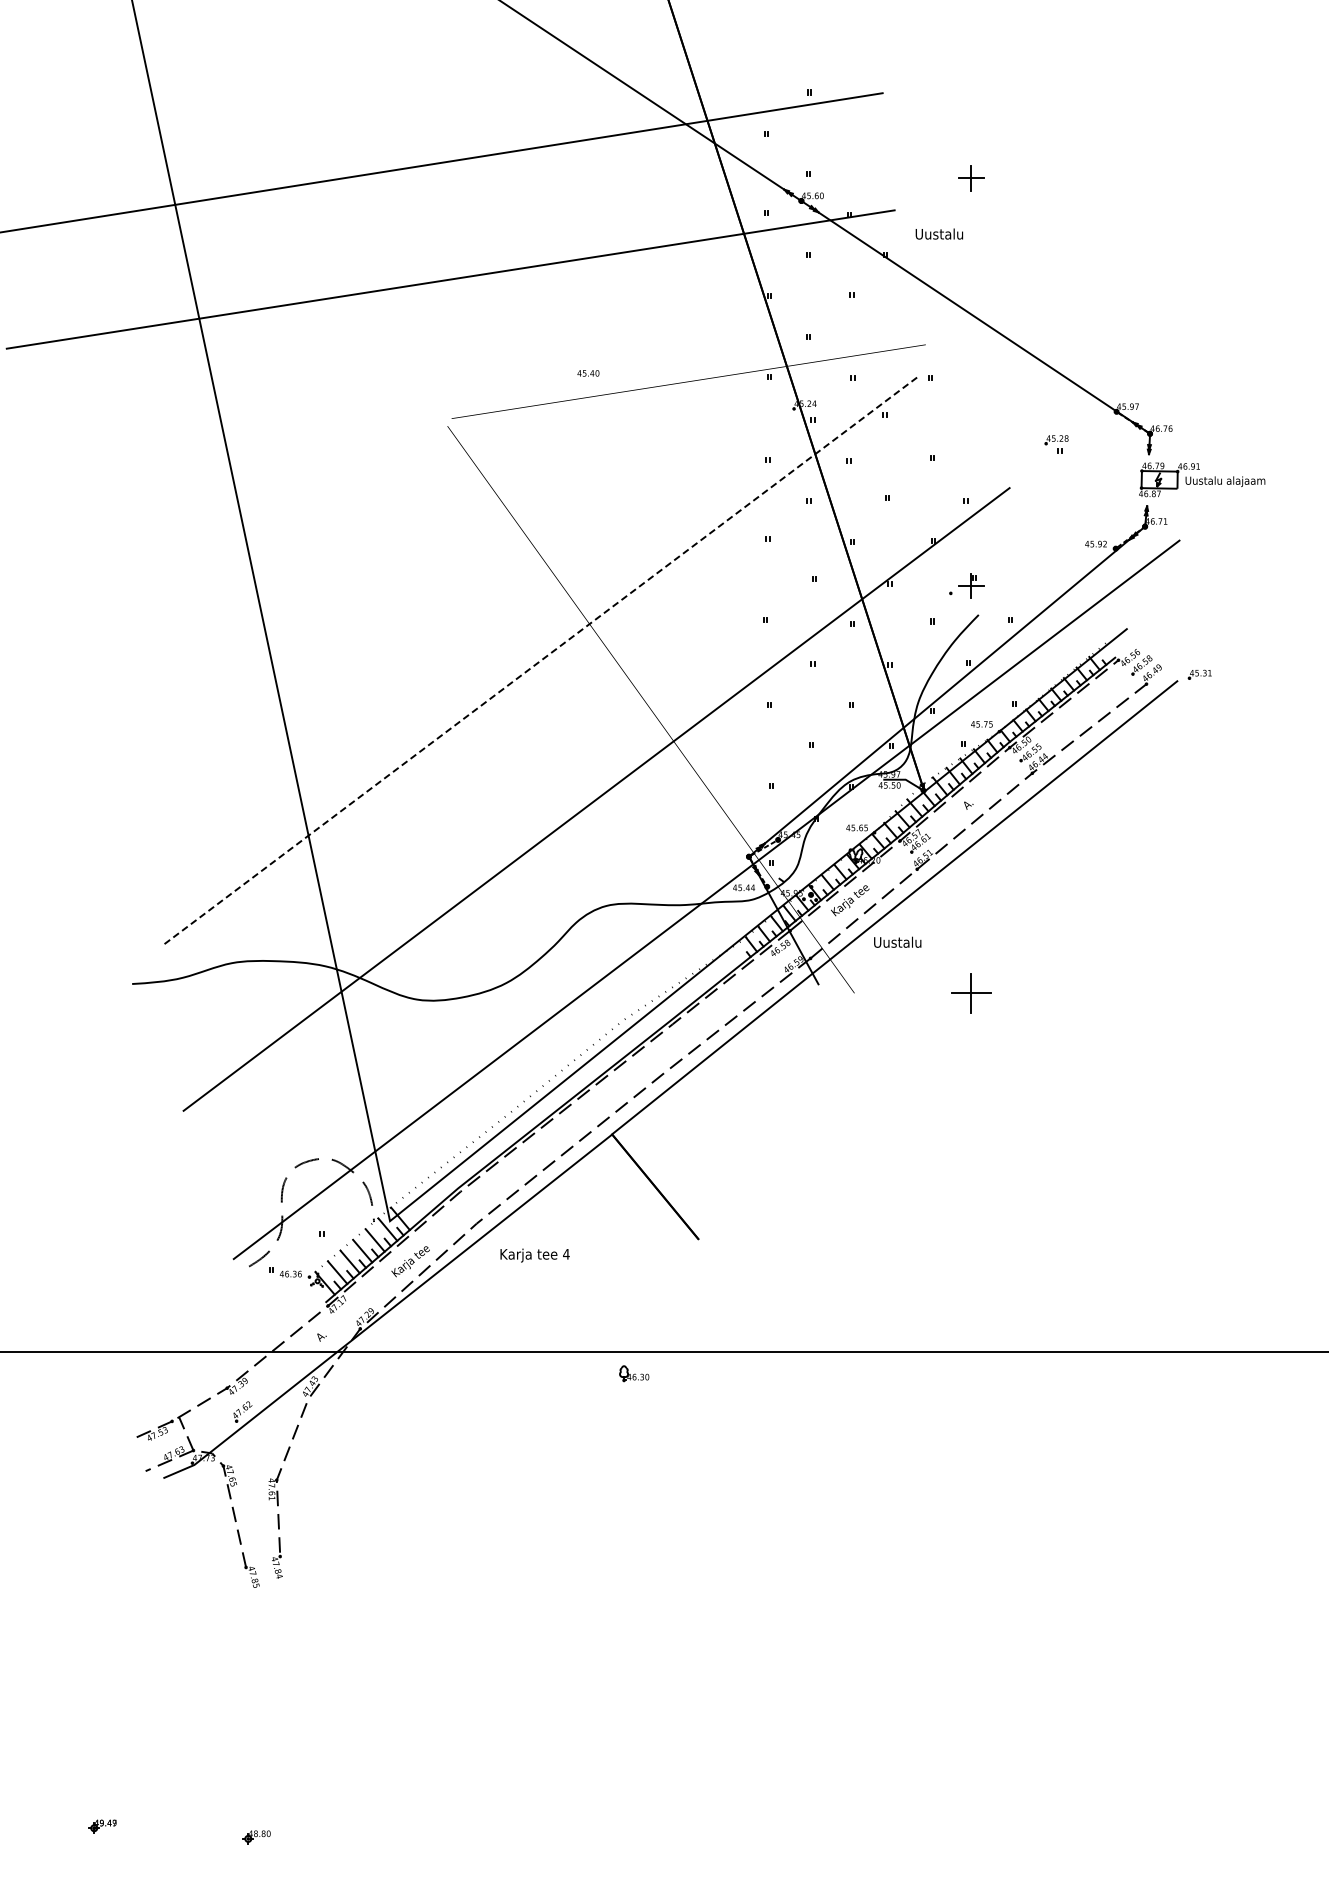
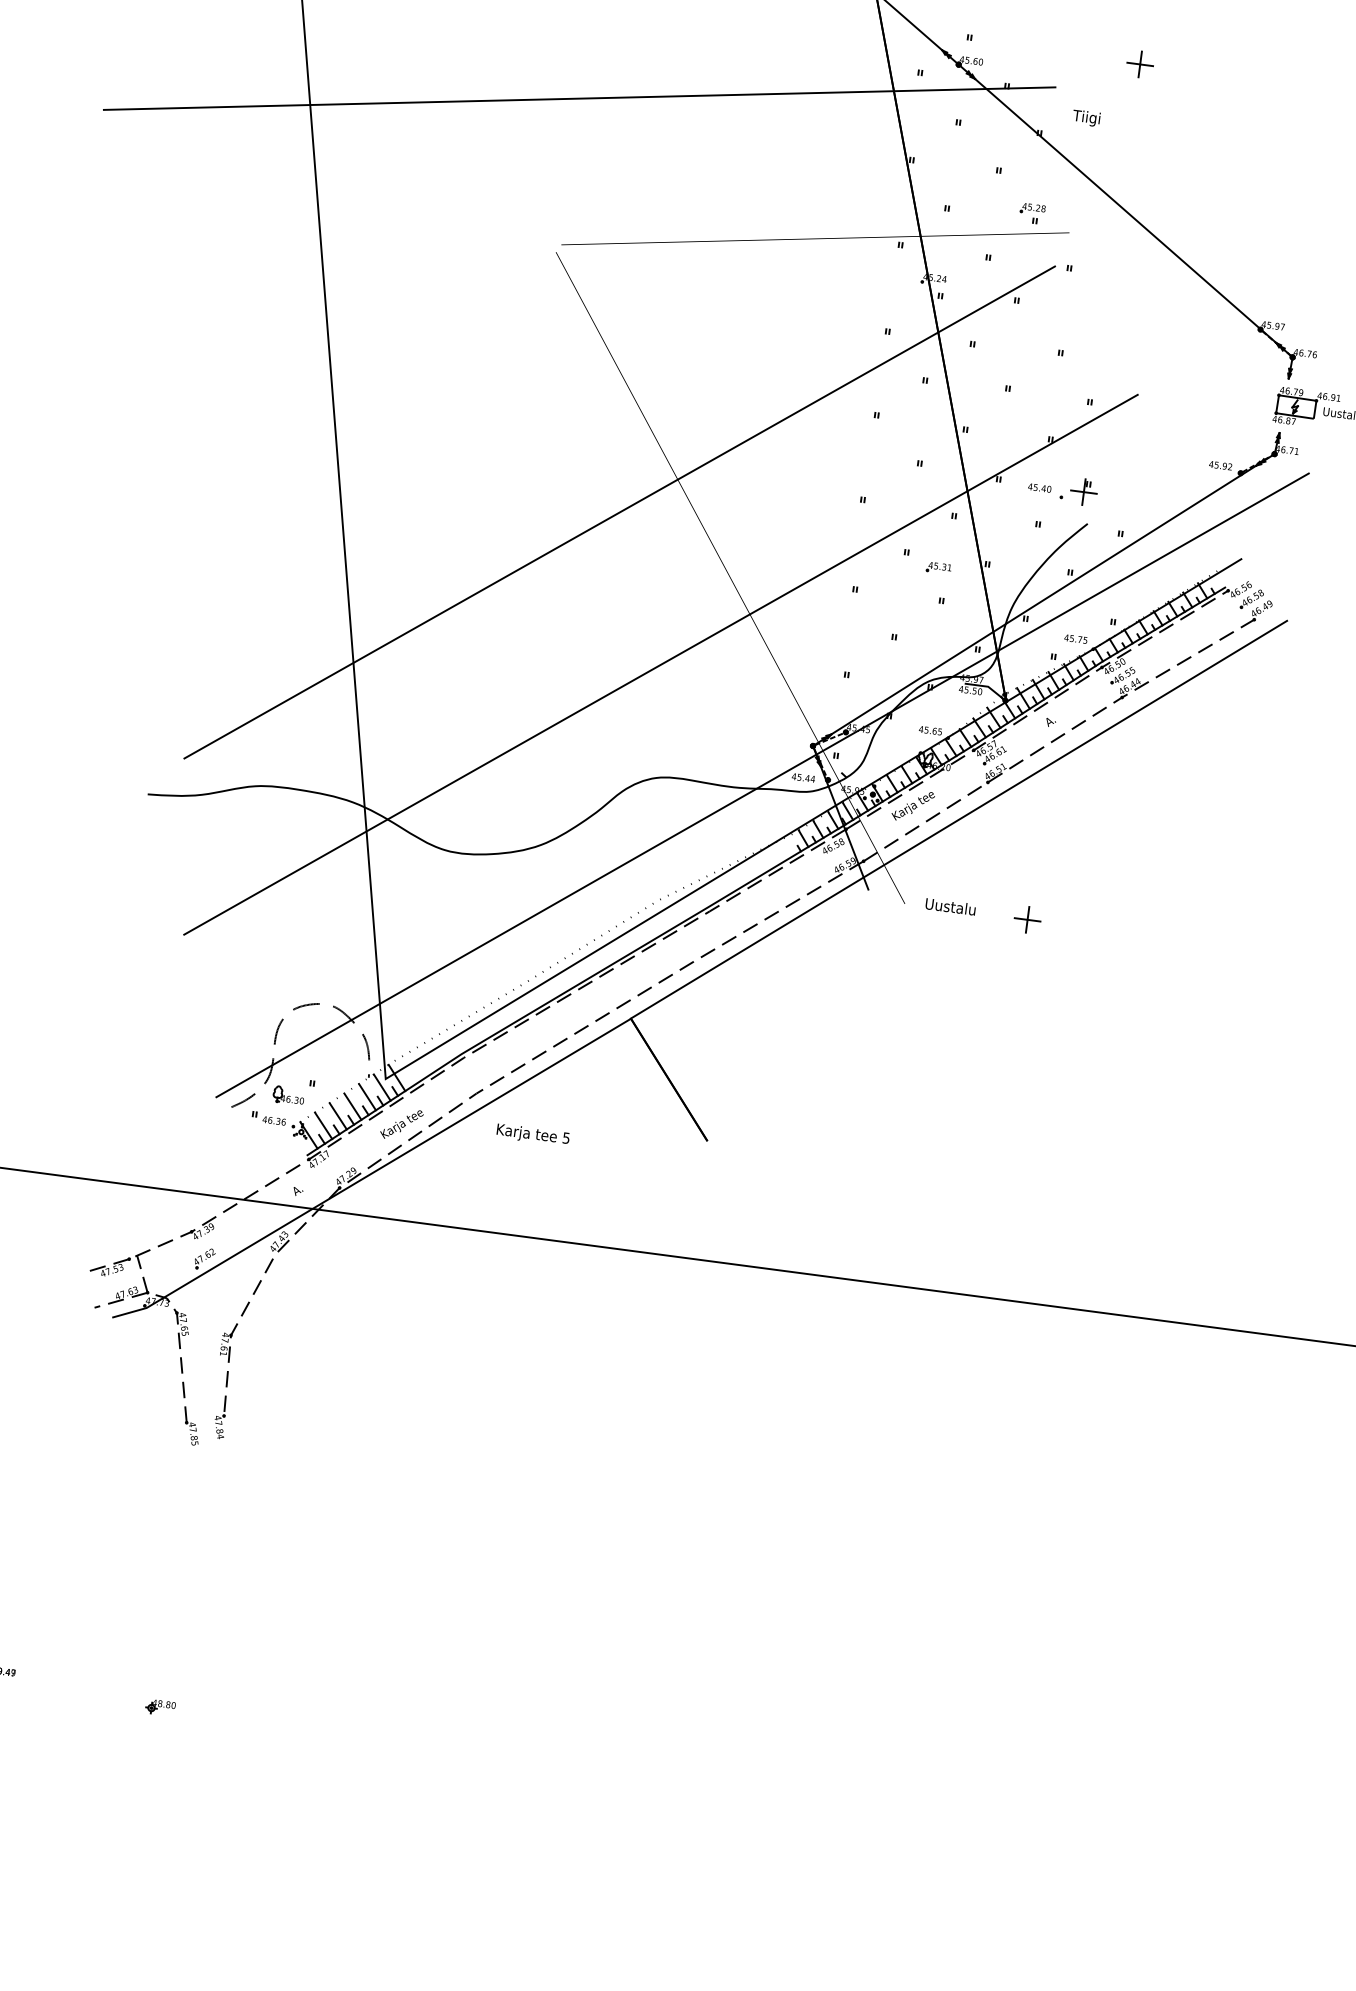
text: (938, 235) -> (1097, 119), Uustalu -> Tiigi
text: (588, 373) -> (1039, 488), moved
part: (1056, 444) -> (1032, 213), moved
line: (539, 662) -> (619, 513), dashed -> solid
part: (1199, 674) -> (938, 567), moved
text: (897, 941) -> (950, 905), moved
part: (971, 992) -> (1027, 919), size x0.62
text: (566, 1254) -> (566, 1138), 4 -> 5
part: (634, 1373) -> (288, 1095), moved

